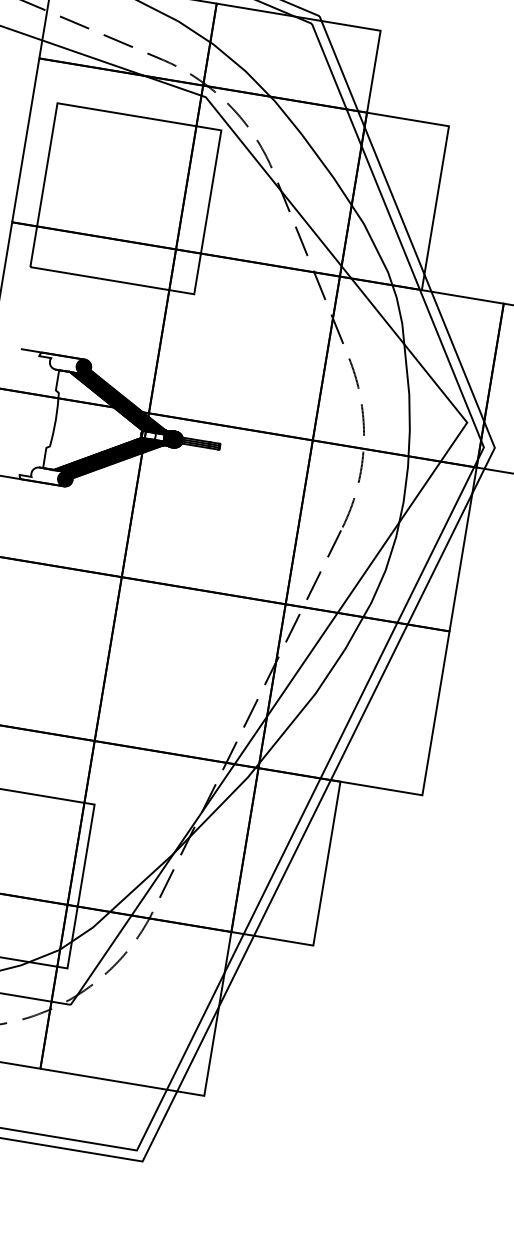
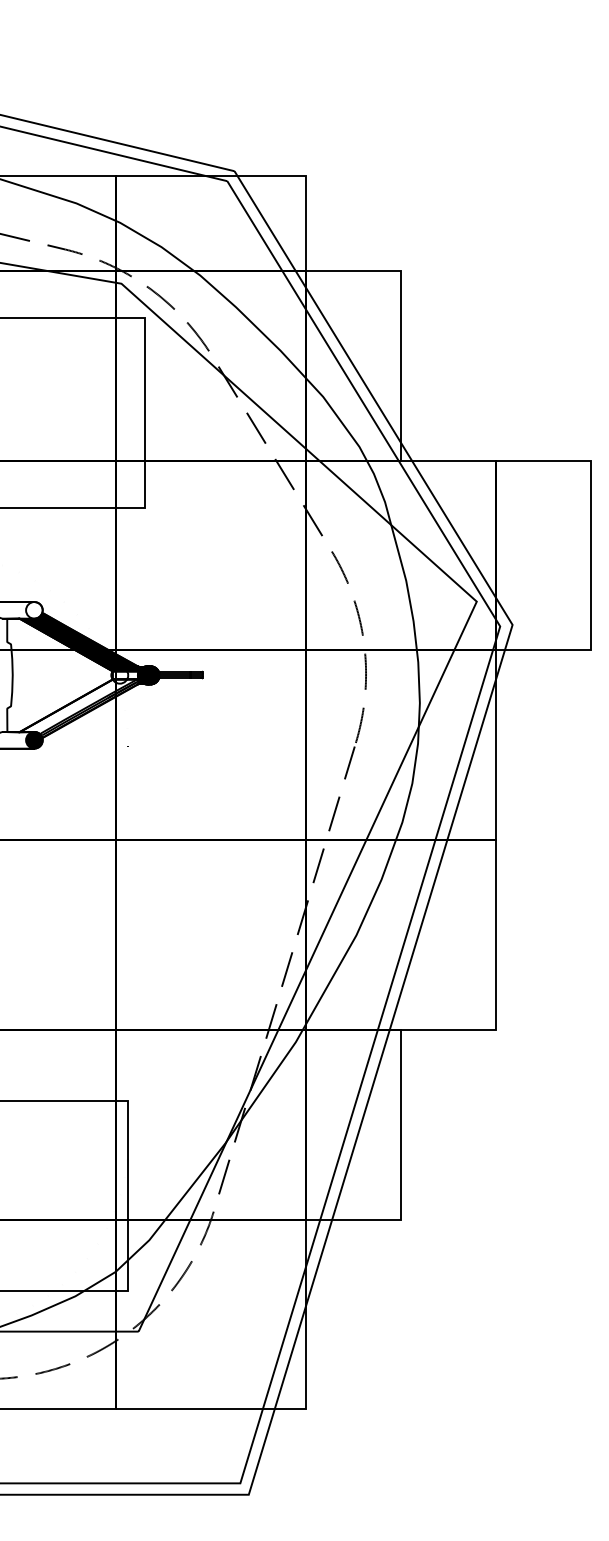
fill: (83, 367) -> (34, 610), removed
fill: (108, 458) -> (79, 708), removed

